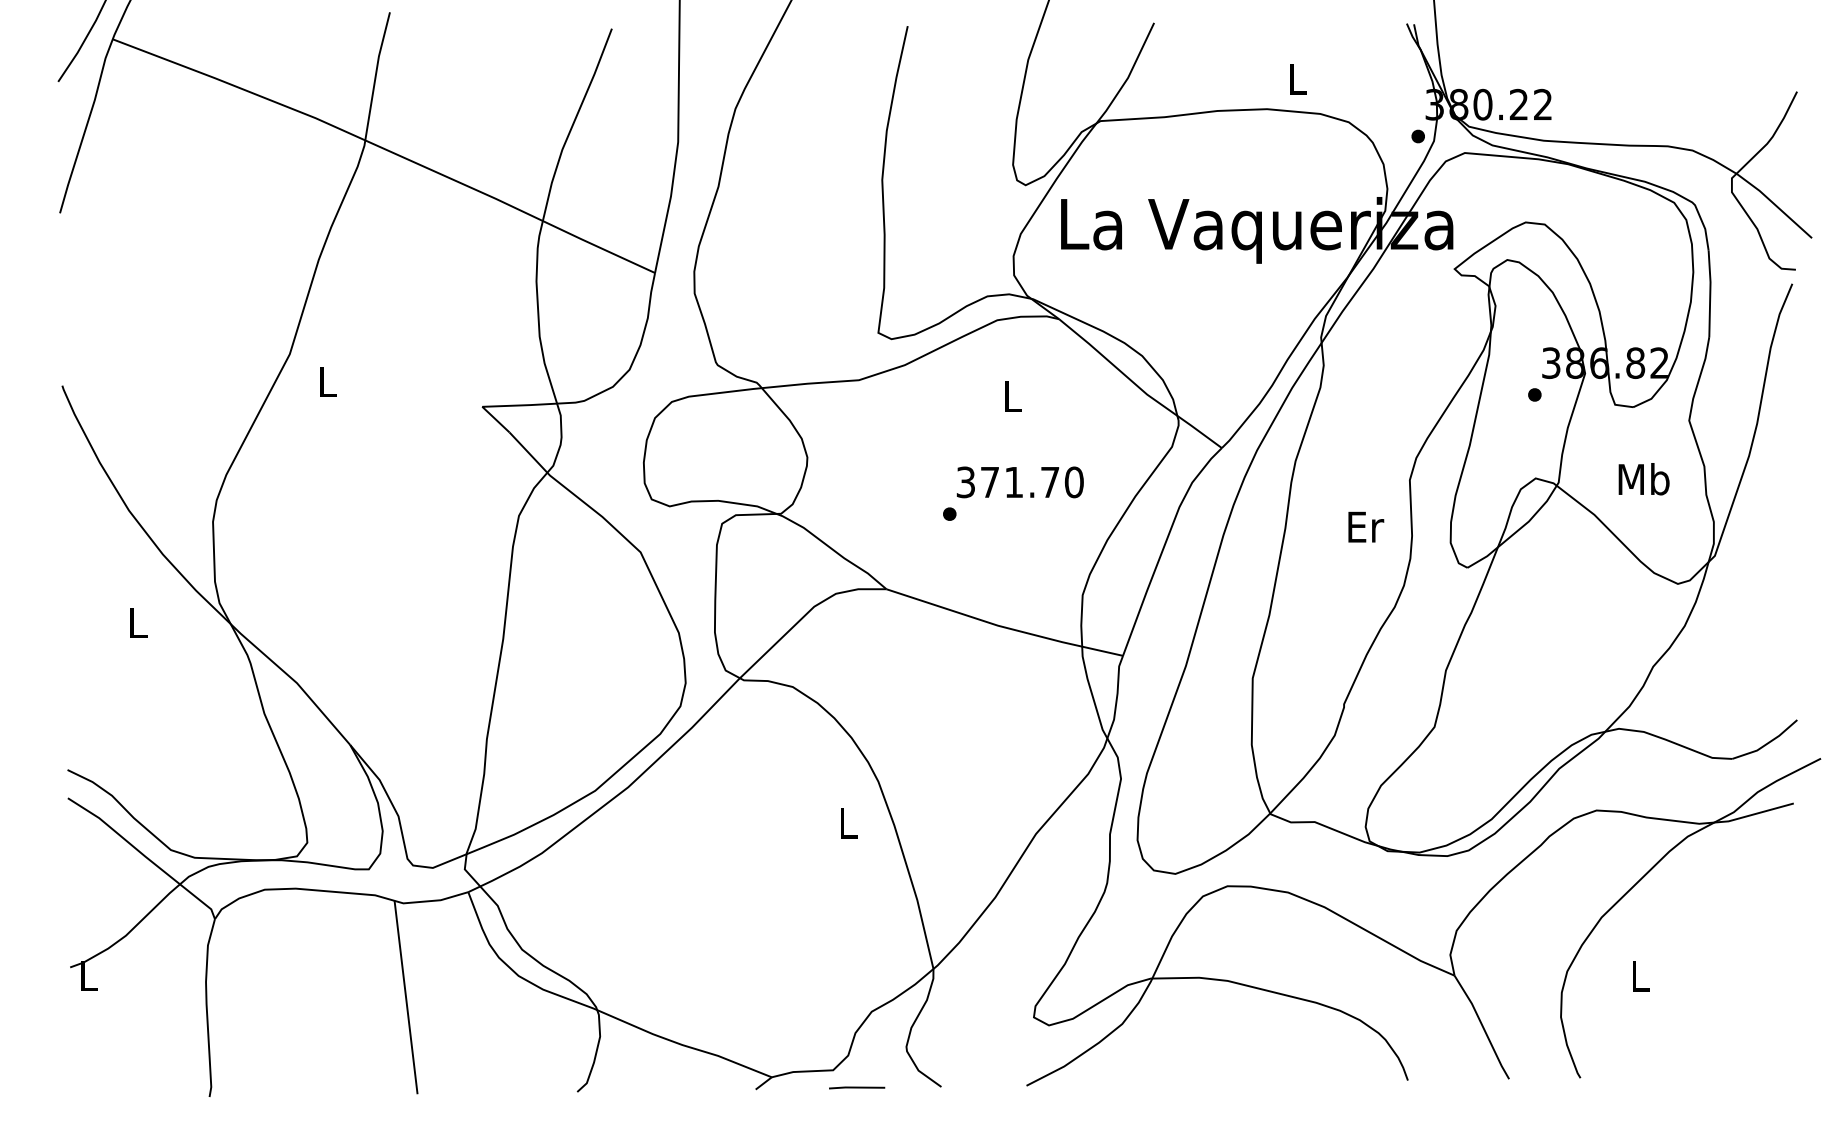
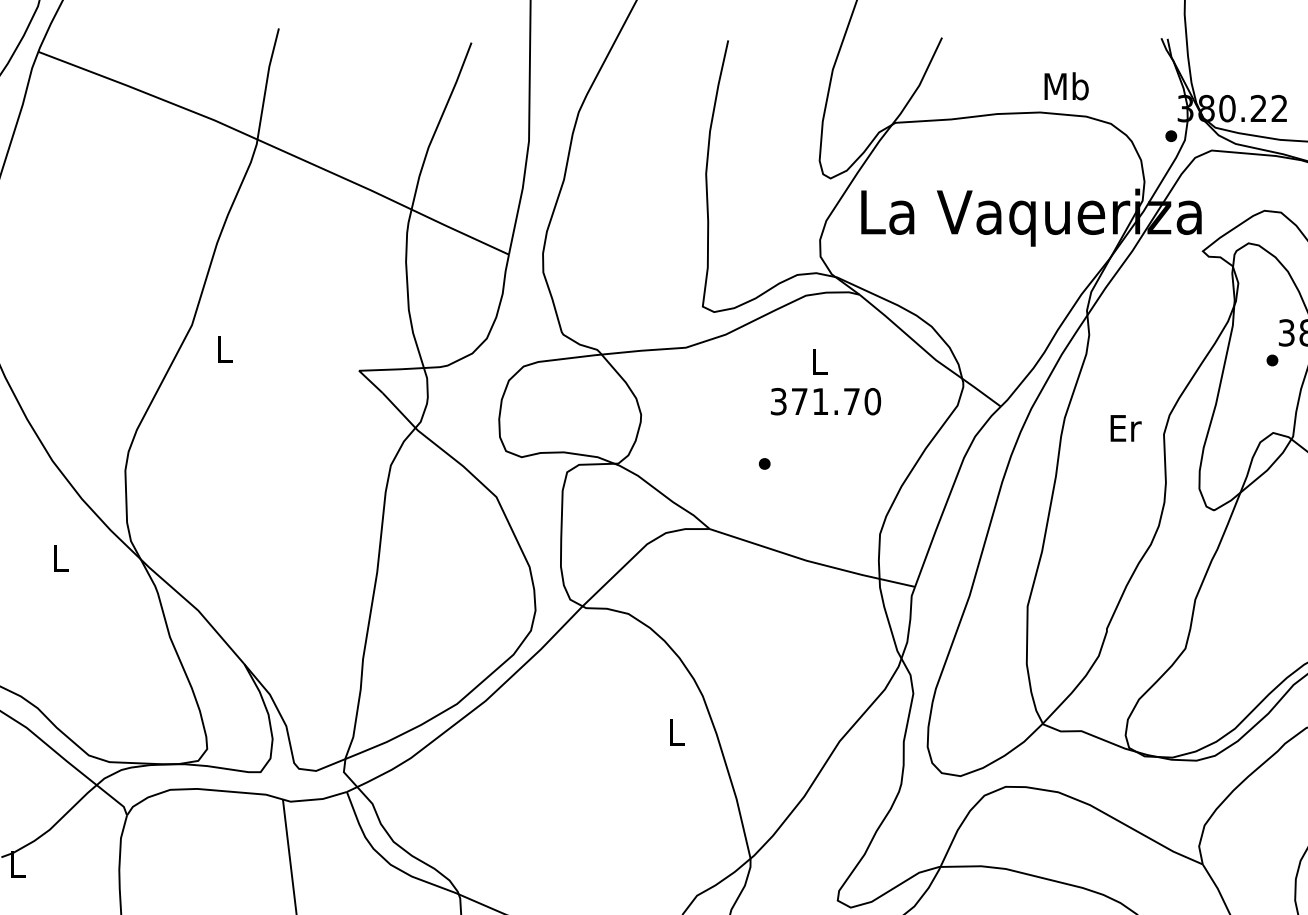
text: (1297, 78) -> (1066, 85), L -> Mb
text: (1019, 482) -> (825, 401), moved
text: (1366, 526) -> (1126, 427), moved

